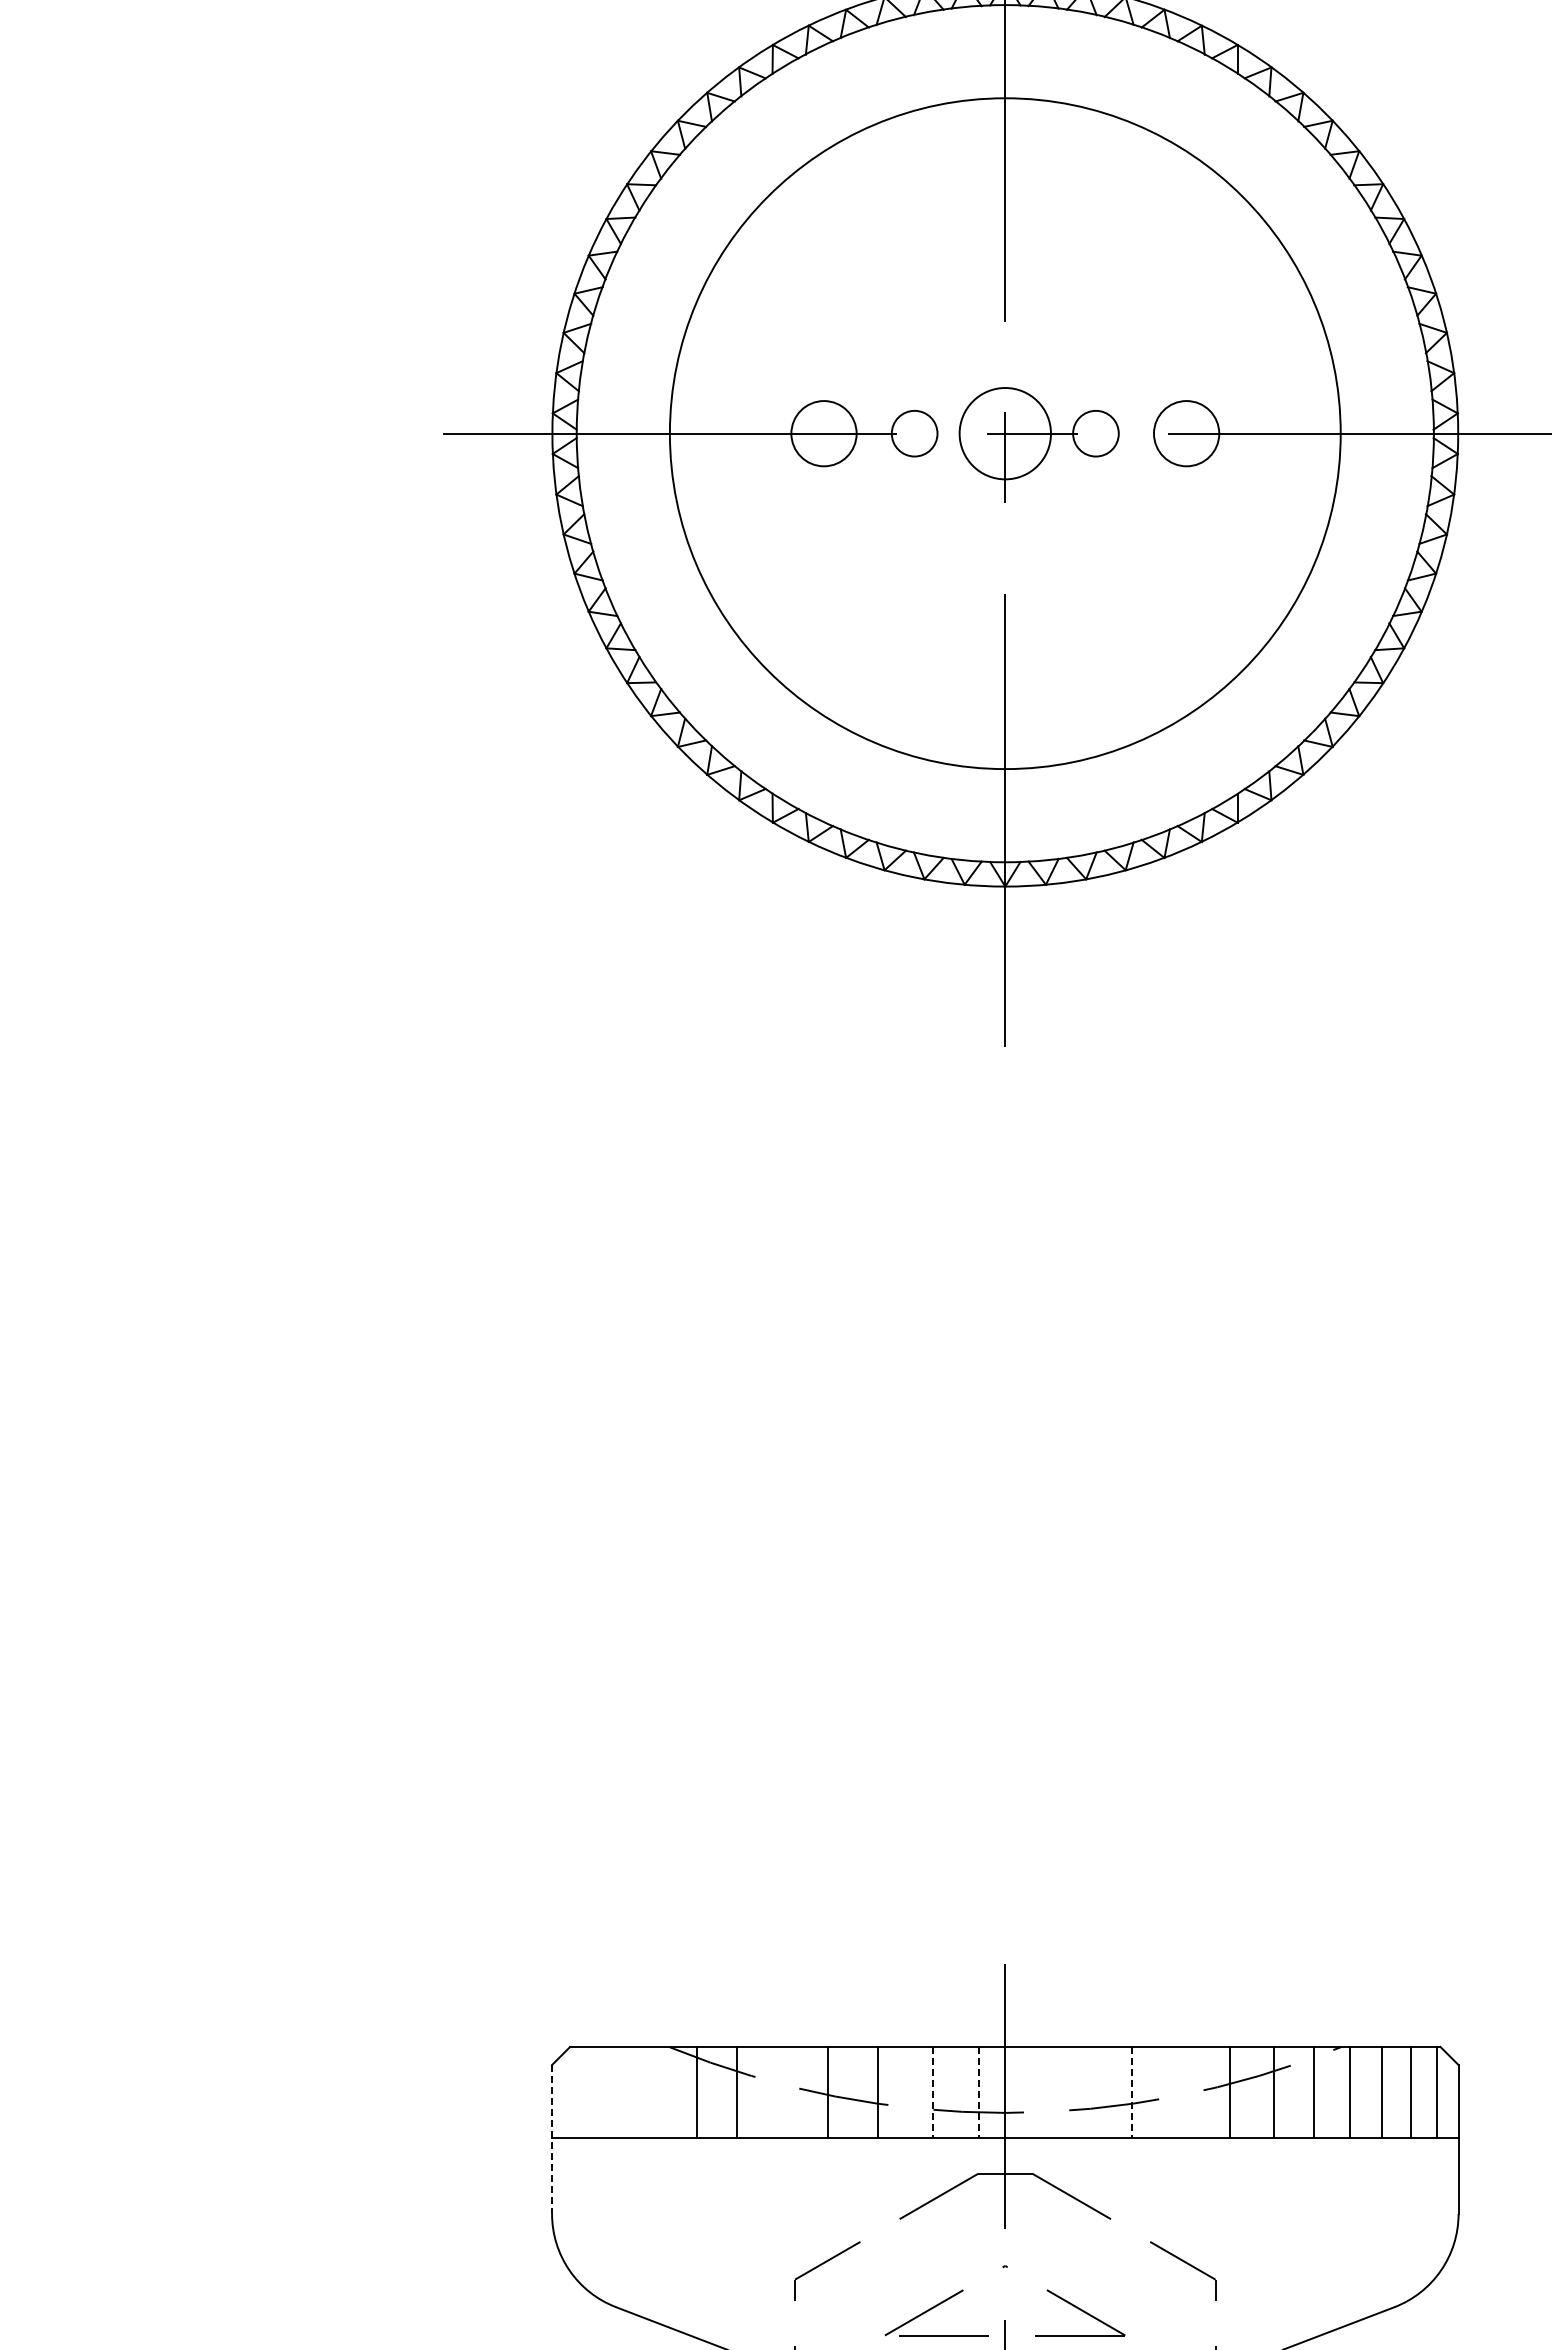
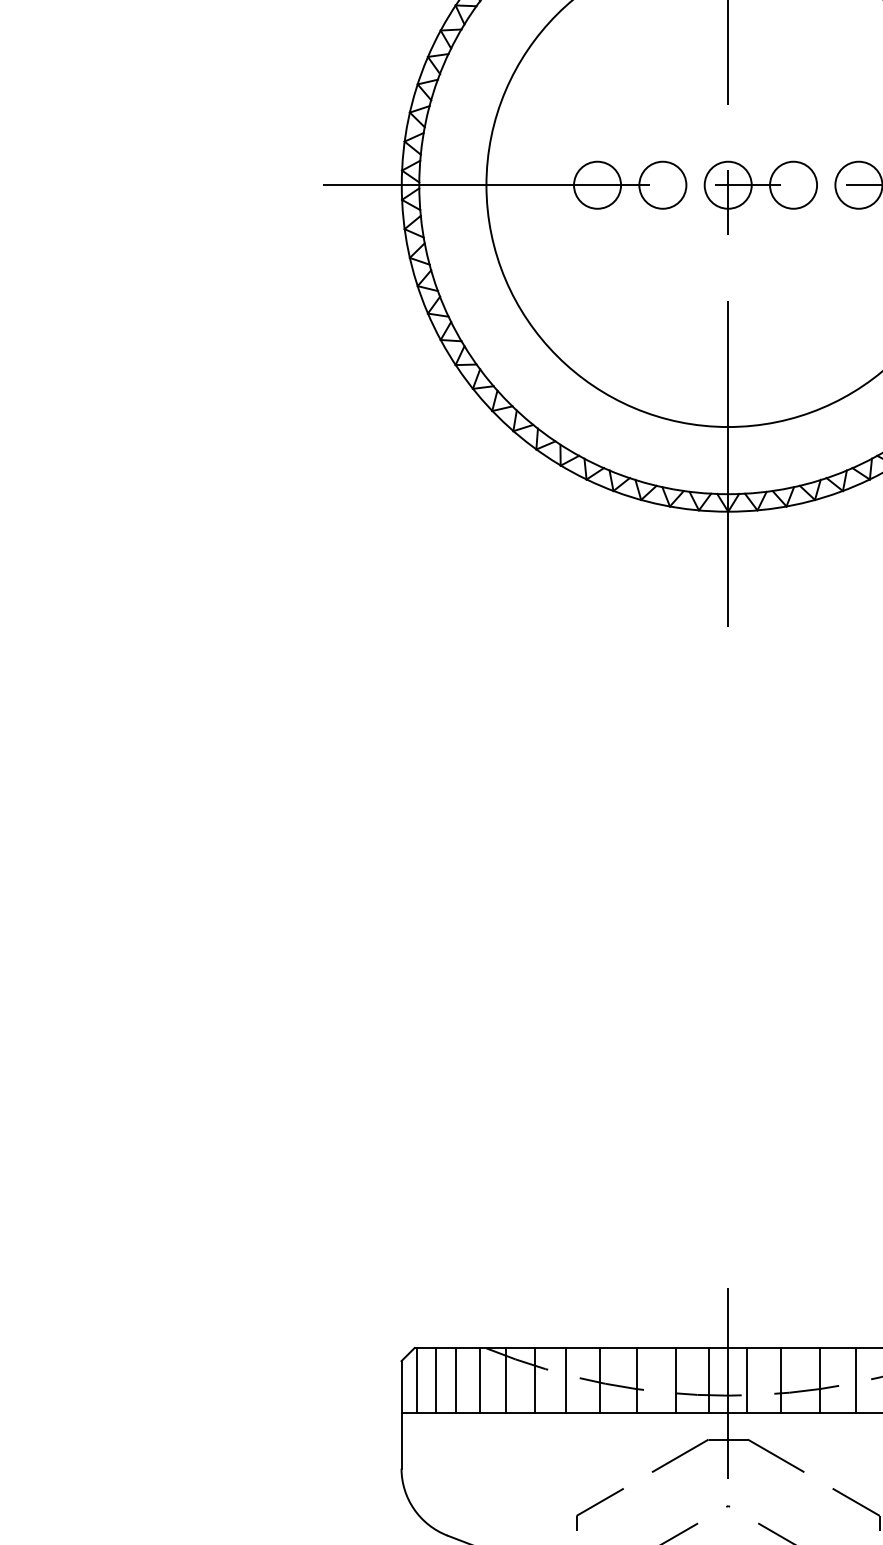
circle: (914, 433) -> (662, 185), size x1.43
circle: (1004, 433) -> (727, 185), size x0.71
circle: (1095, 433) -> (793, 185), size x1.43
line: (573, 2091) -> (416, 1380), added
line: (599, 2091) -> (435, 1380), added
line: (628, 2091) -> (456, 1380), added
line: (660, 2091) -> (479, 1380), added
line: (780, 2091) -> (566, 1380), added
line: (1031, 2091) -> (747, 1380), added
line: (1077, 2091) -> (780, 1380), added
line: (1182, 2091) -> (855, 1380), added
line: (932, 2092) -> (675, 1380), dashed -> solid
line: (978, 2092) -> (708, 1380), dashed -> solid
line: (1132, 2092) -> (819, 1380), dashed -> solid
line: (552, 2139) -> (401, 1414), dashed -> solid

